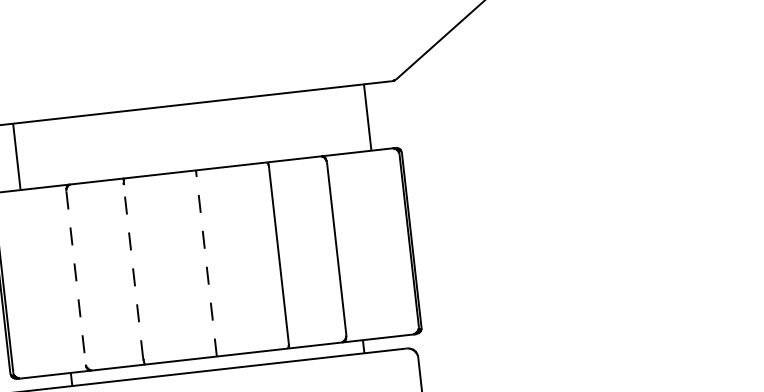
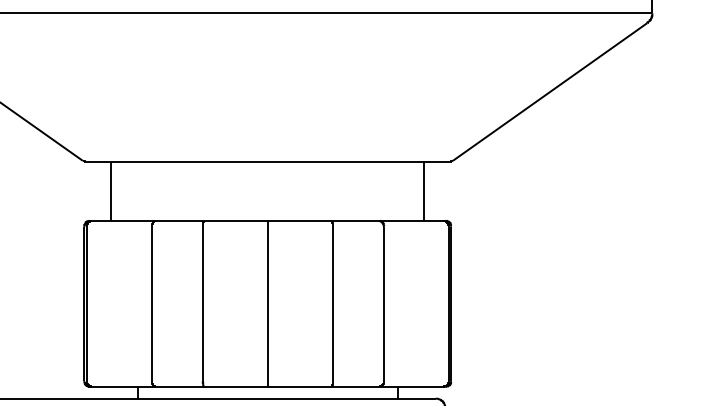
line: (205, 263) -> (267, 303), dashed -> solid
line: (133, 271) -> (202, 303), dashed -> solid
line: (76, 278) -> (151, 304), dashed -> solid

